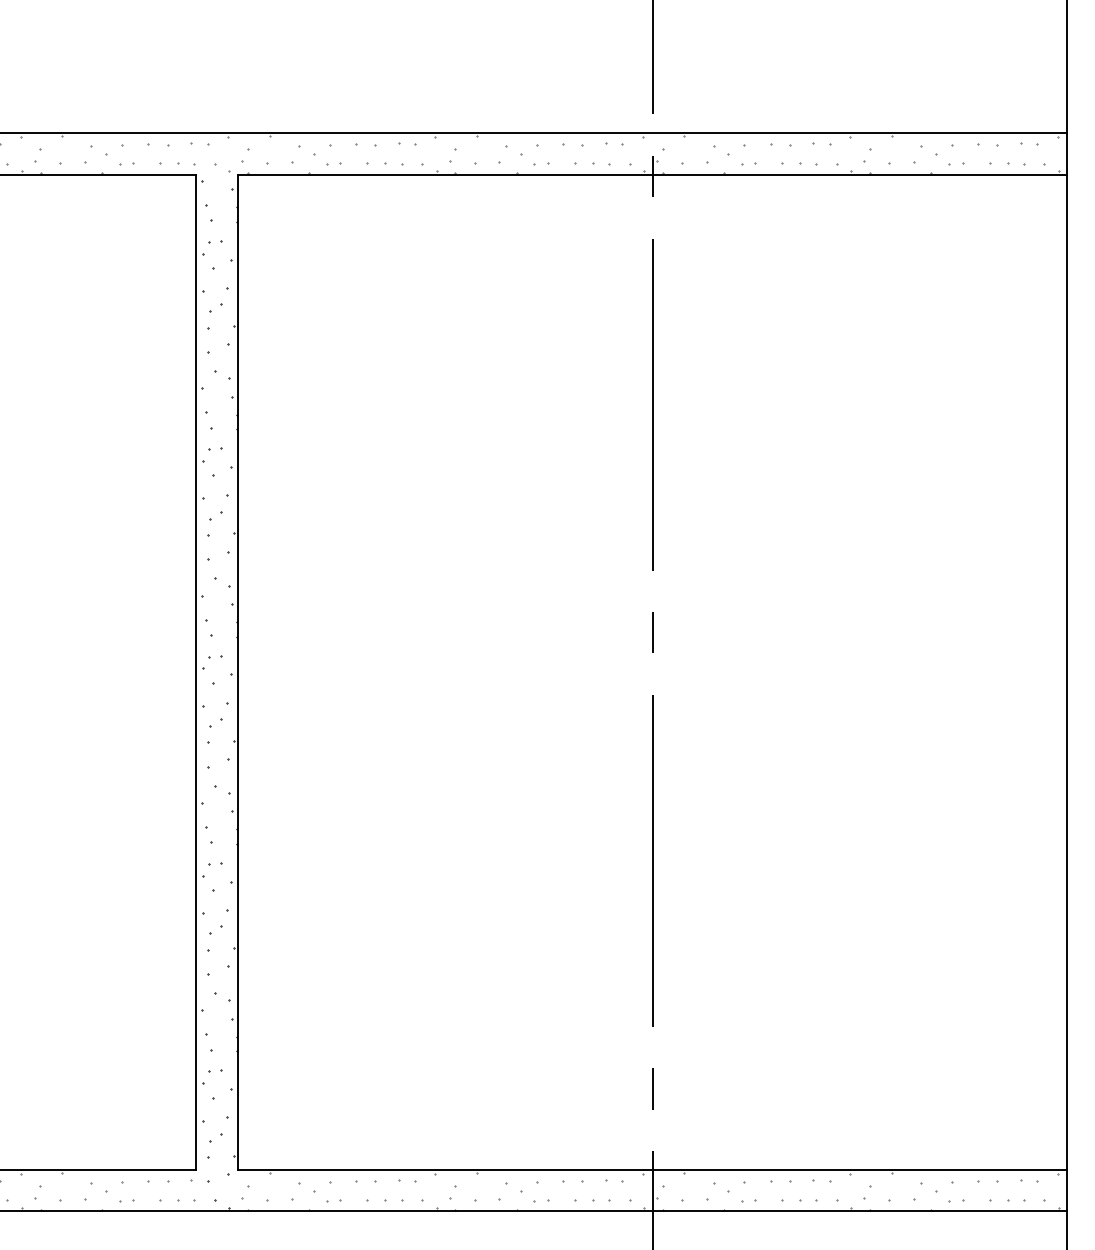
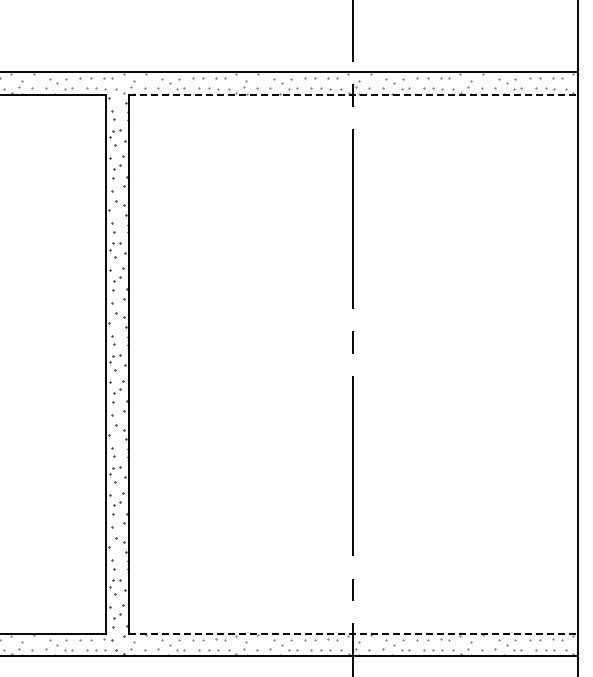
line: (652, 174) -> (353, 94), solid -> dashed
line: (652, 1169) -> (353, 633), solid -> dashed

